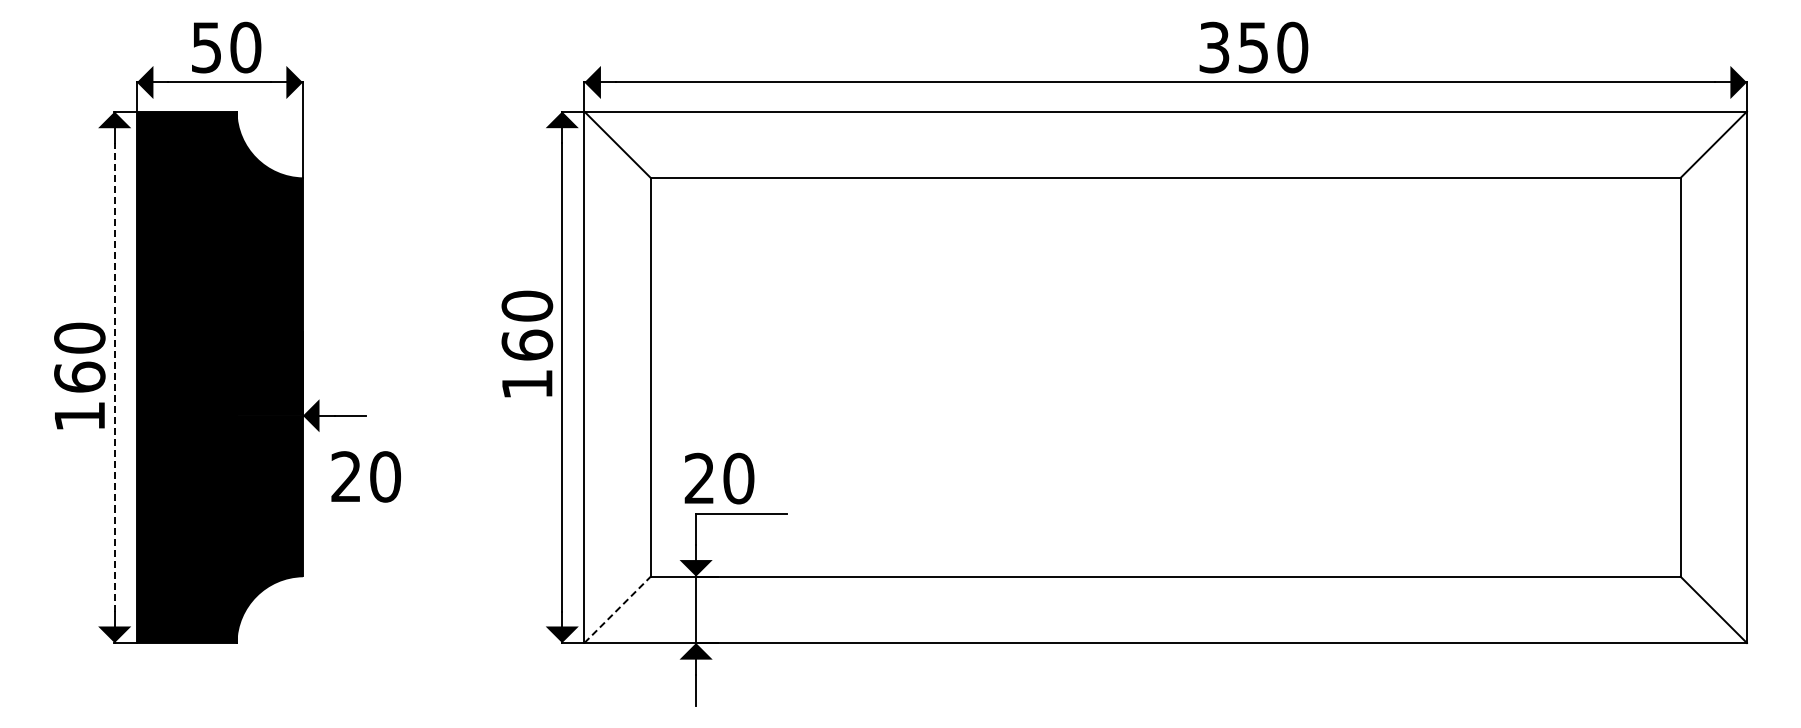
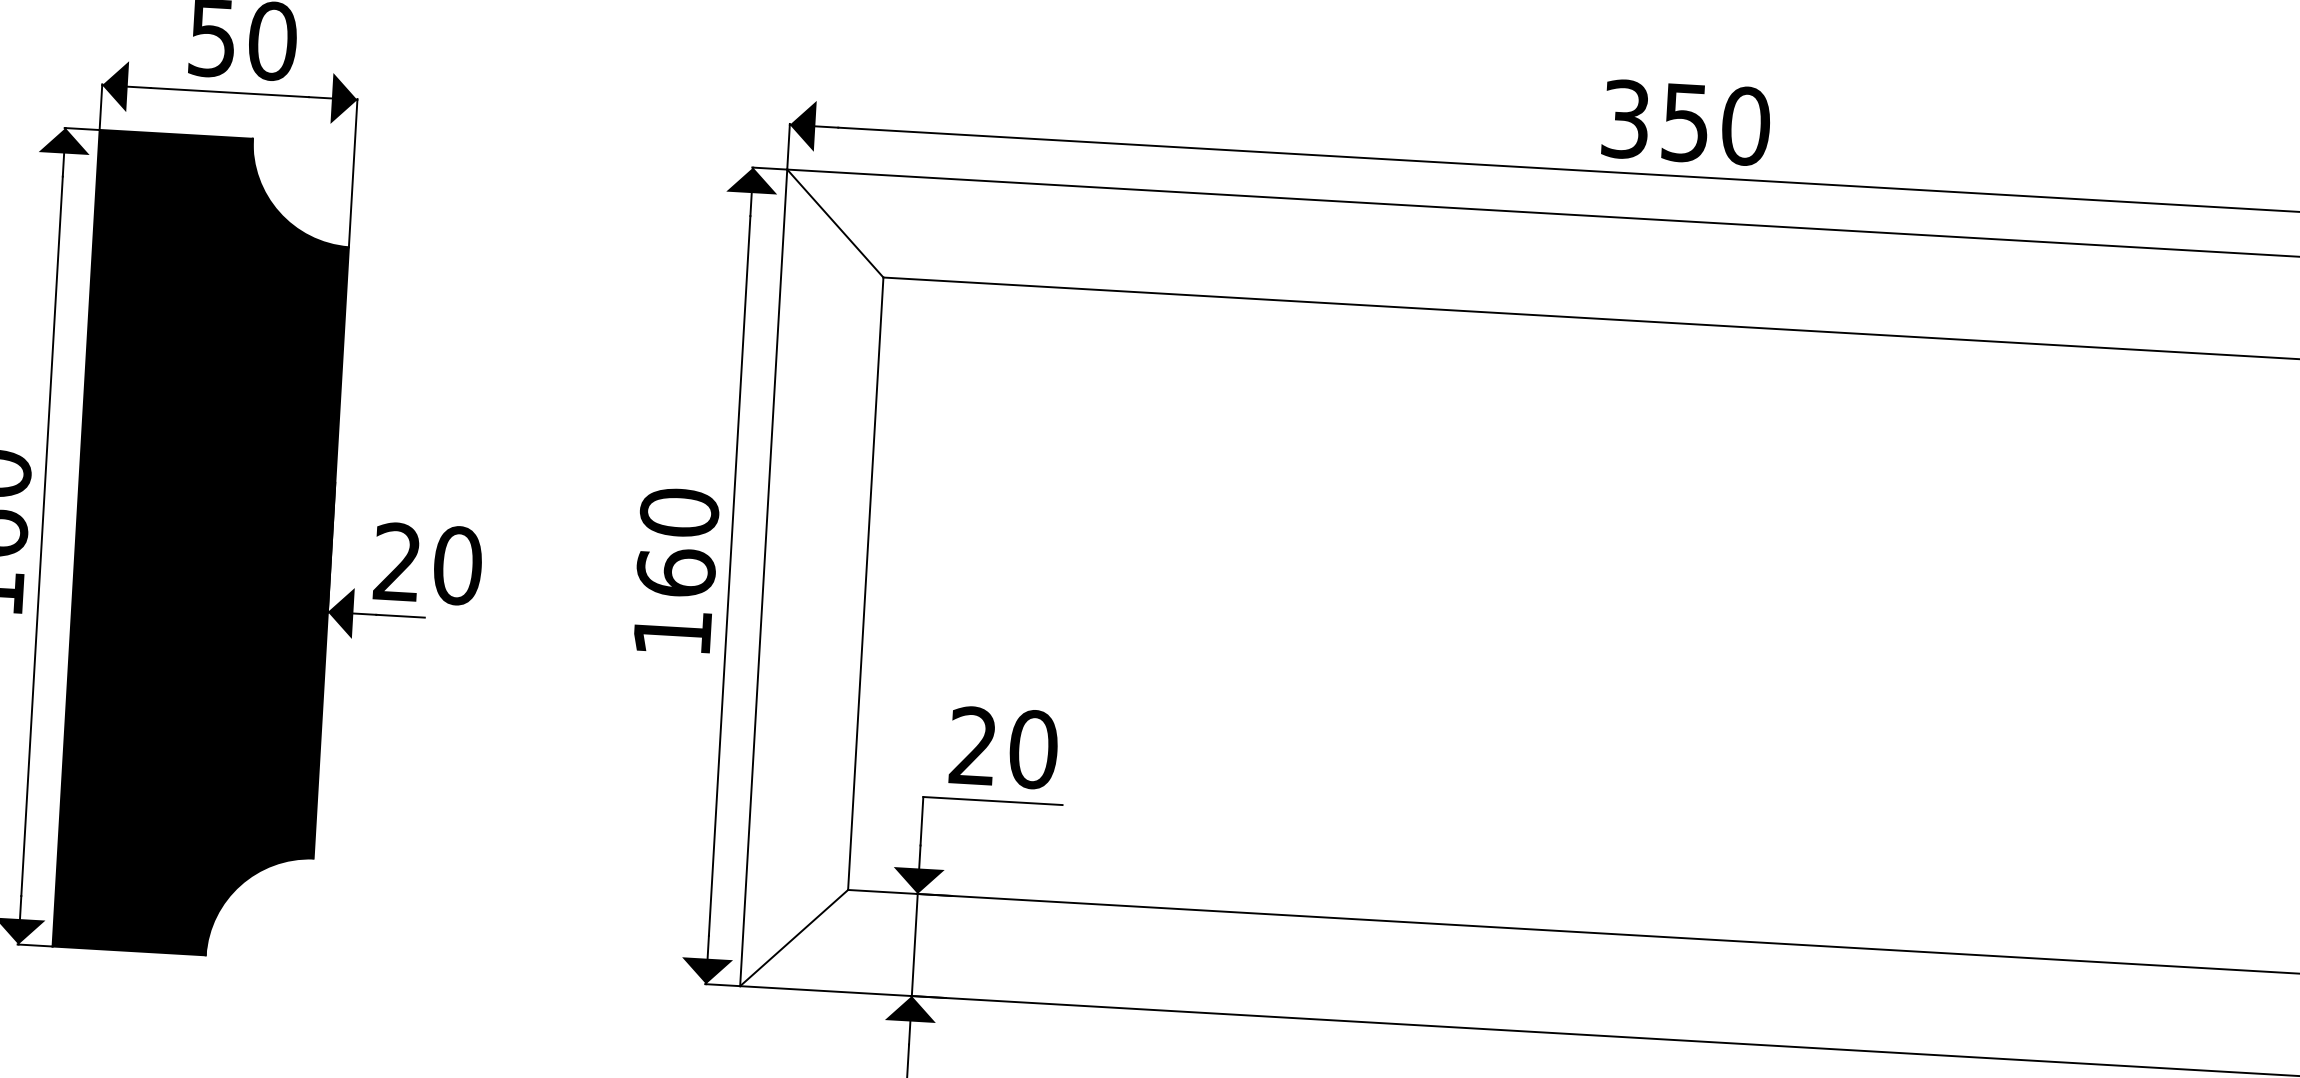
text: (1253, 47) -> (1685, 122), moved
text: (527, 343) -> (676, 570), moved
line: (114, 376) -> (41, 534), dashed -> solid
text: (365, 476) -> (427, 563), moved
text: (719, 478) -> (1003, 747), moved
line: (617, 609) -> (794, 937), dashed -> solid

